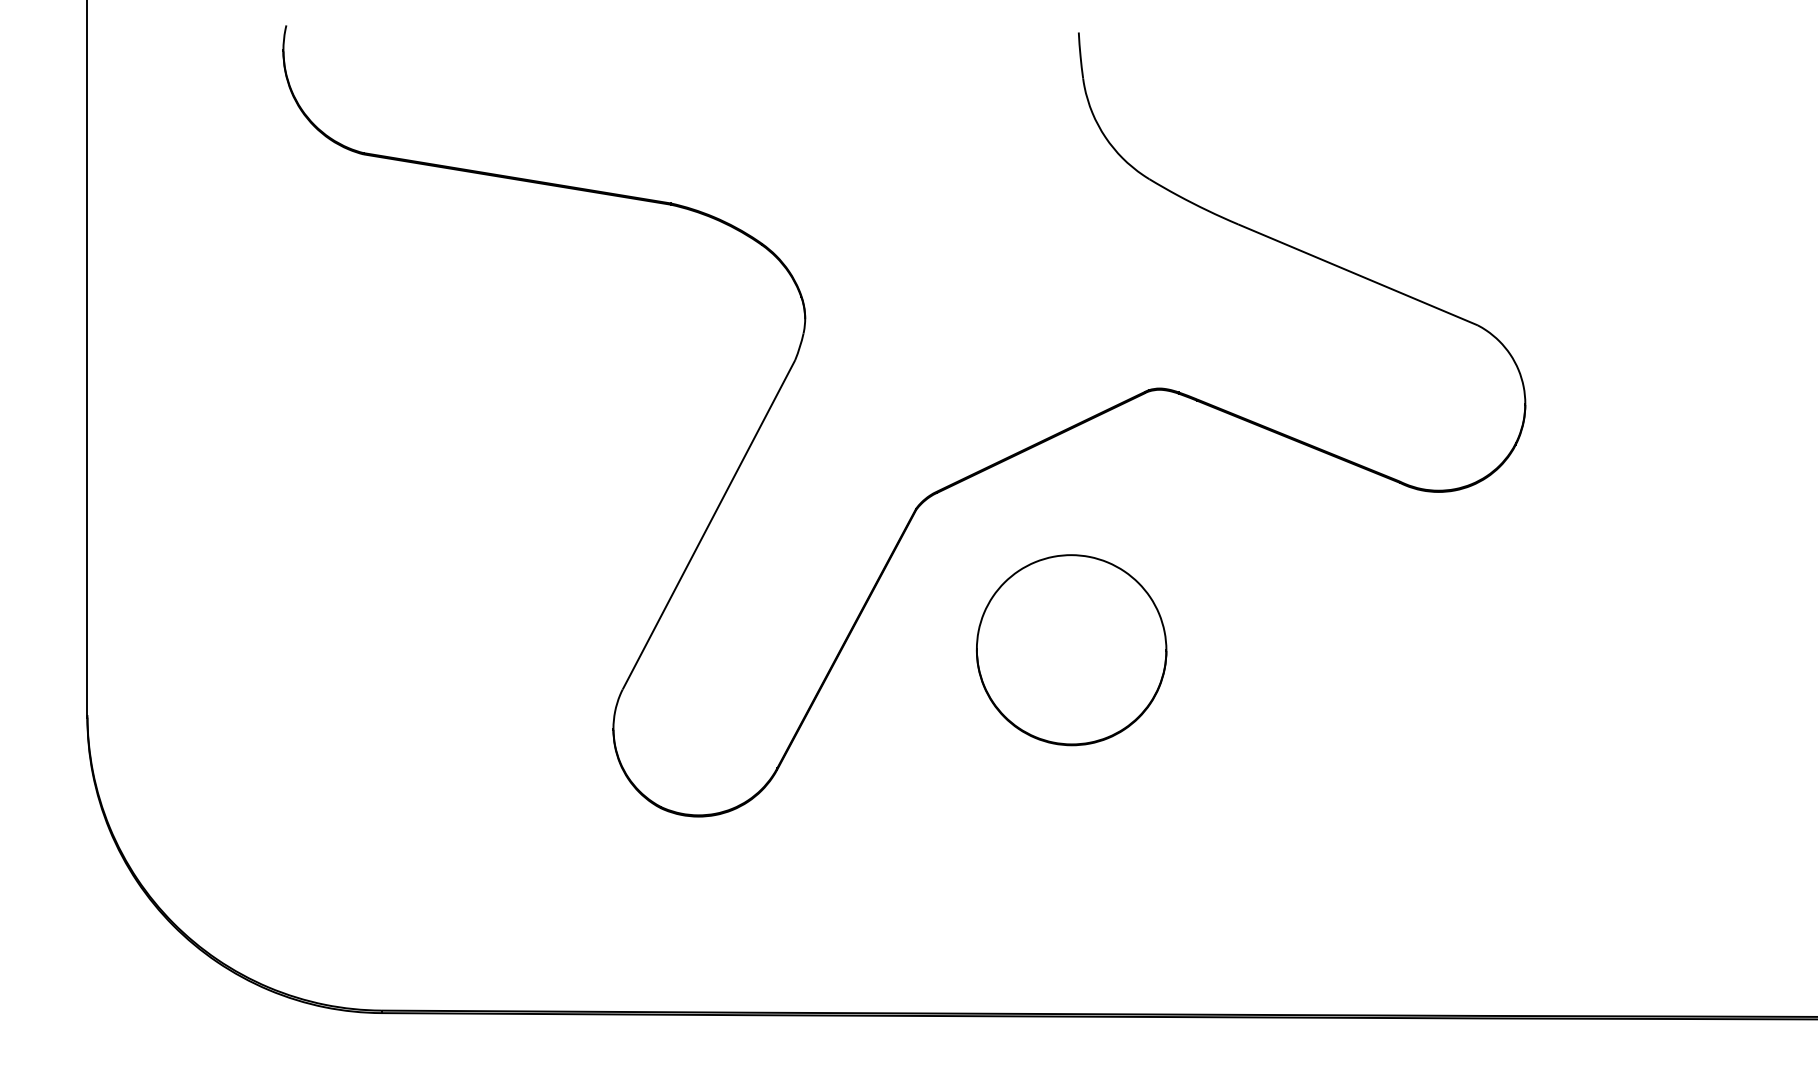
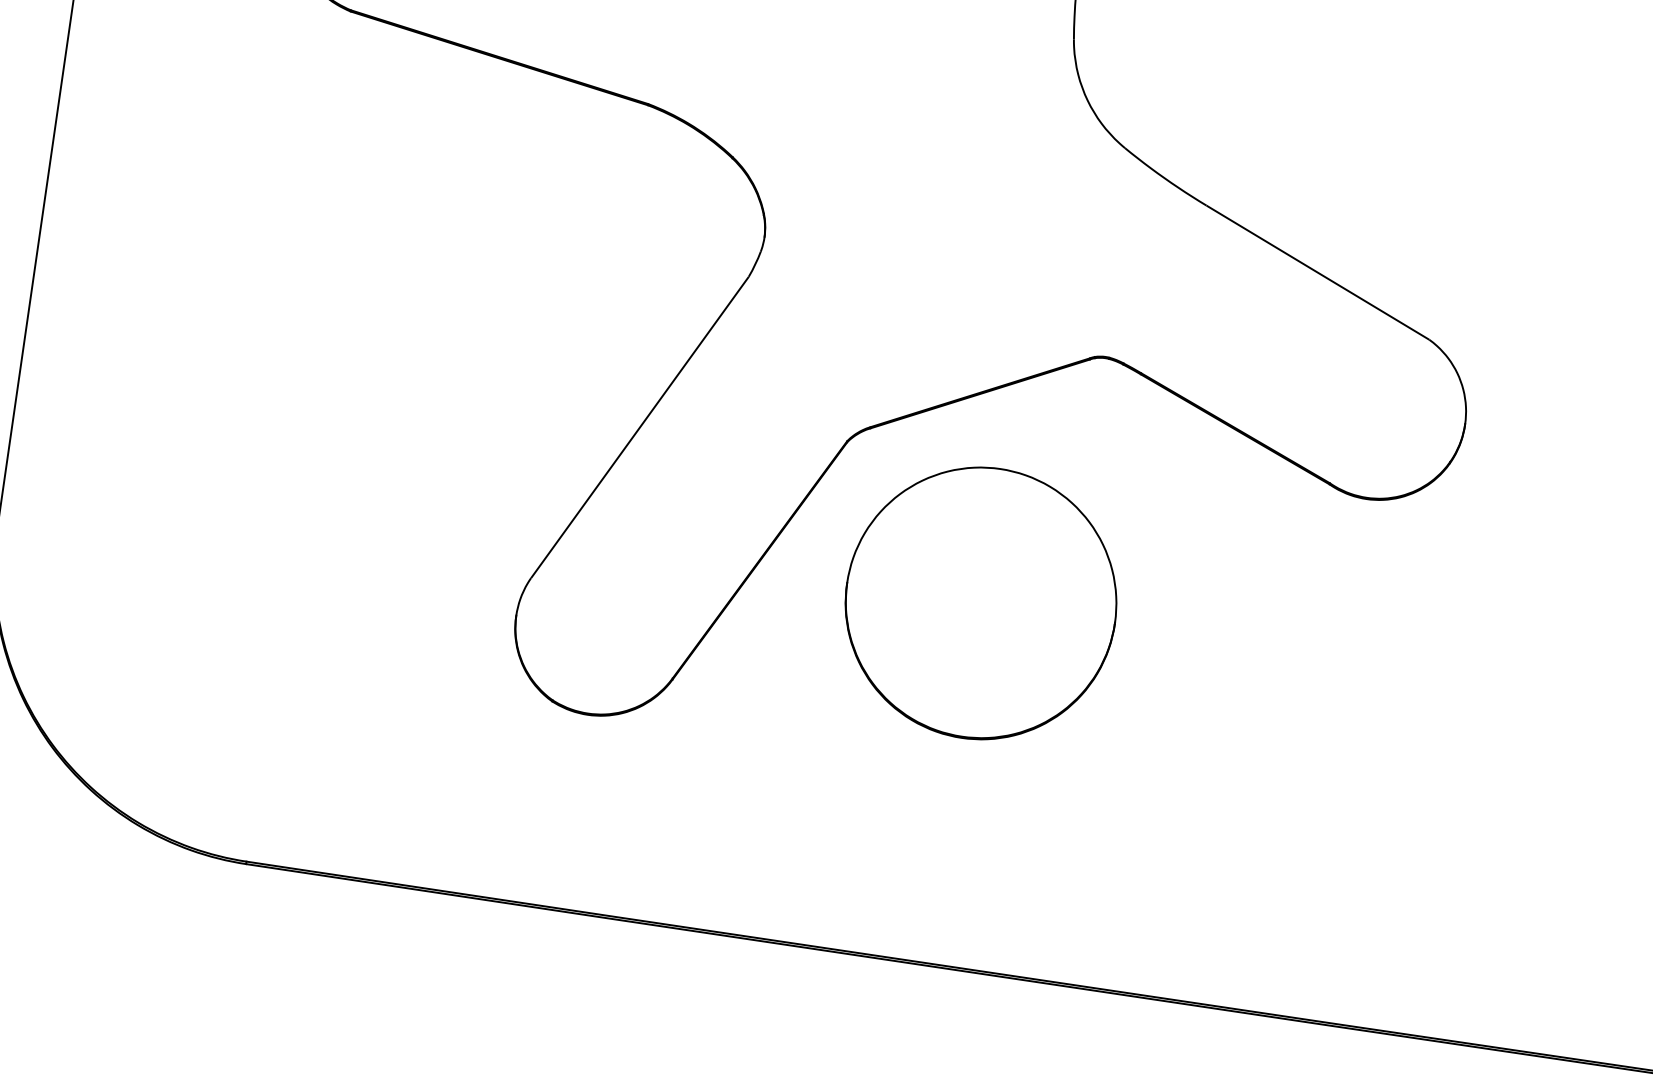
part: (1071, 649) -> (980, 602), size x1.43

